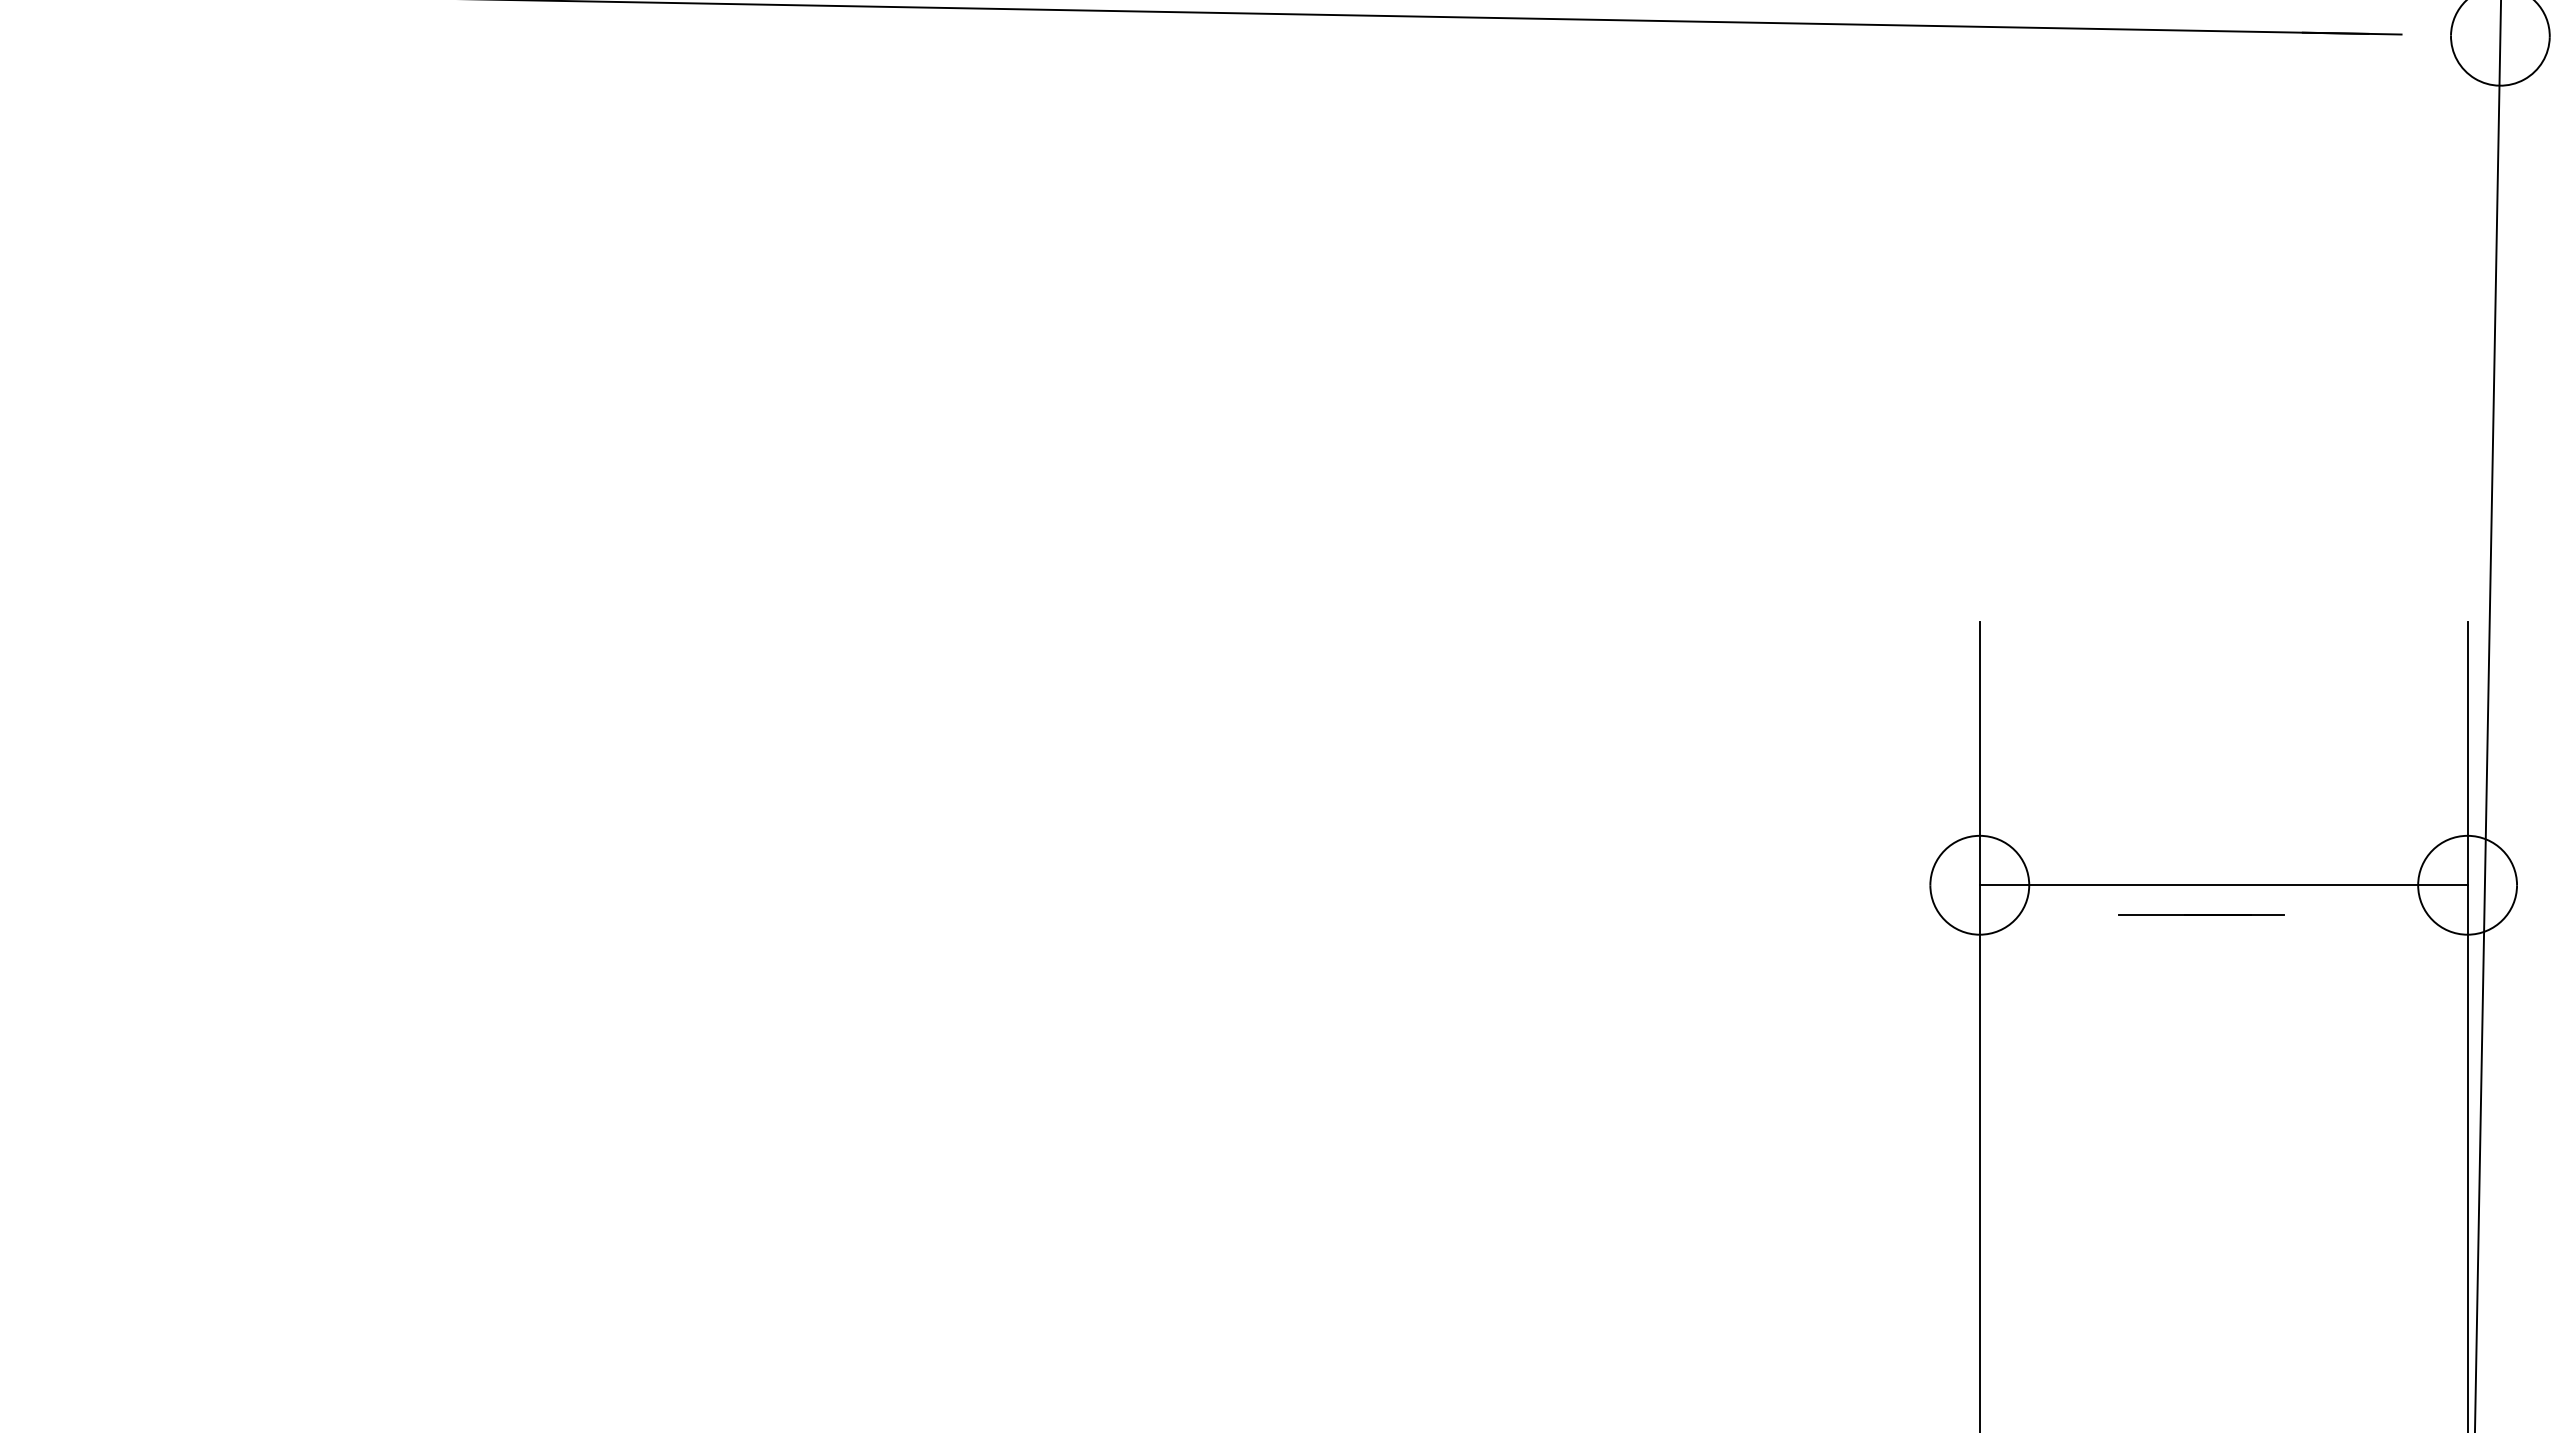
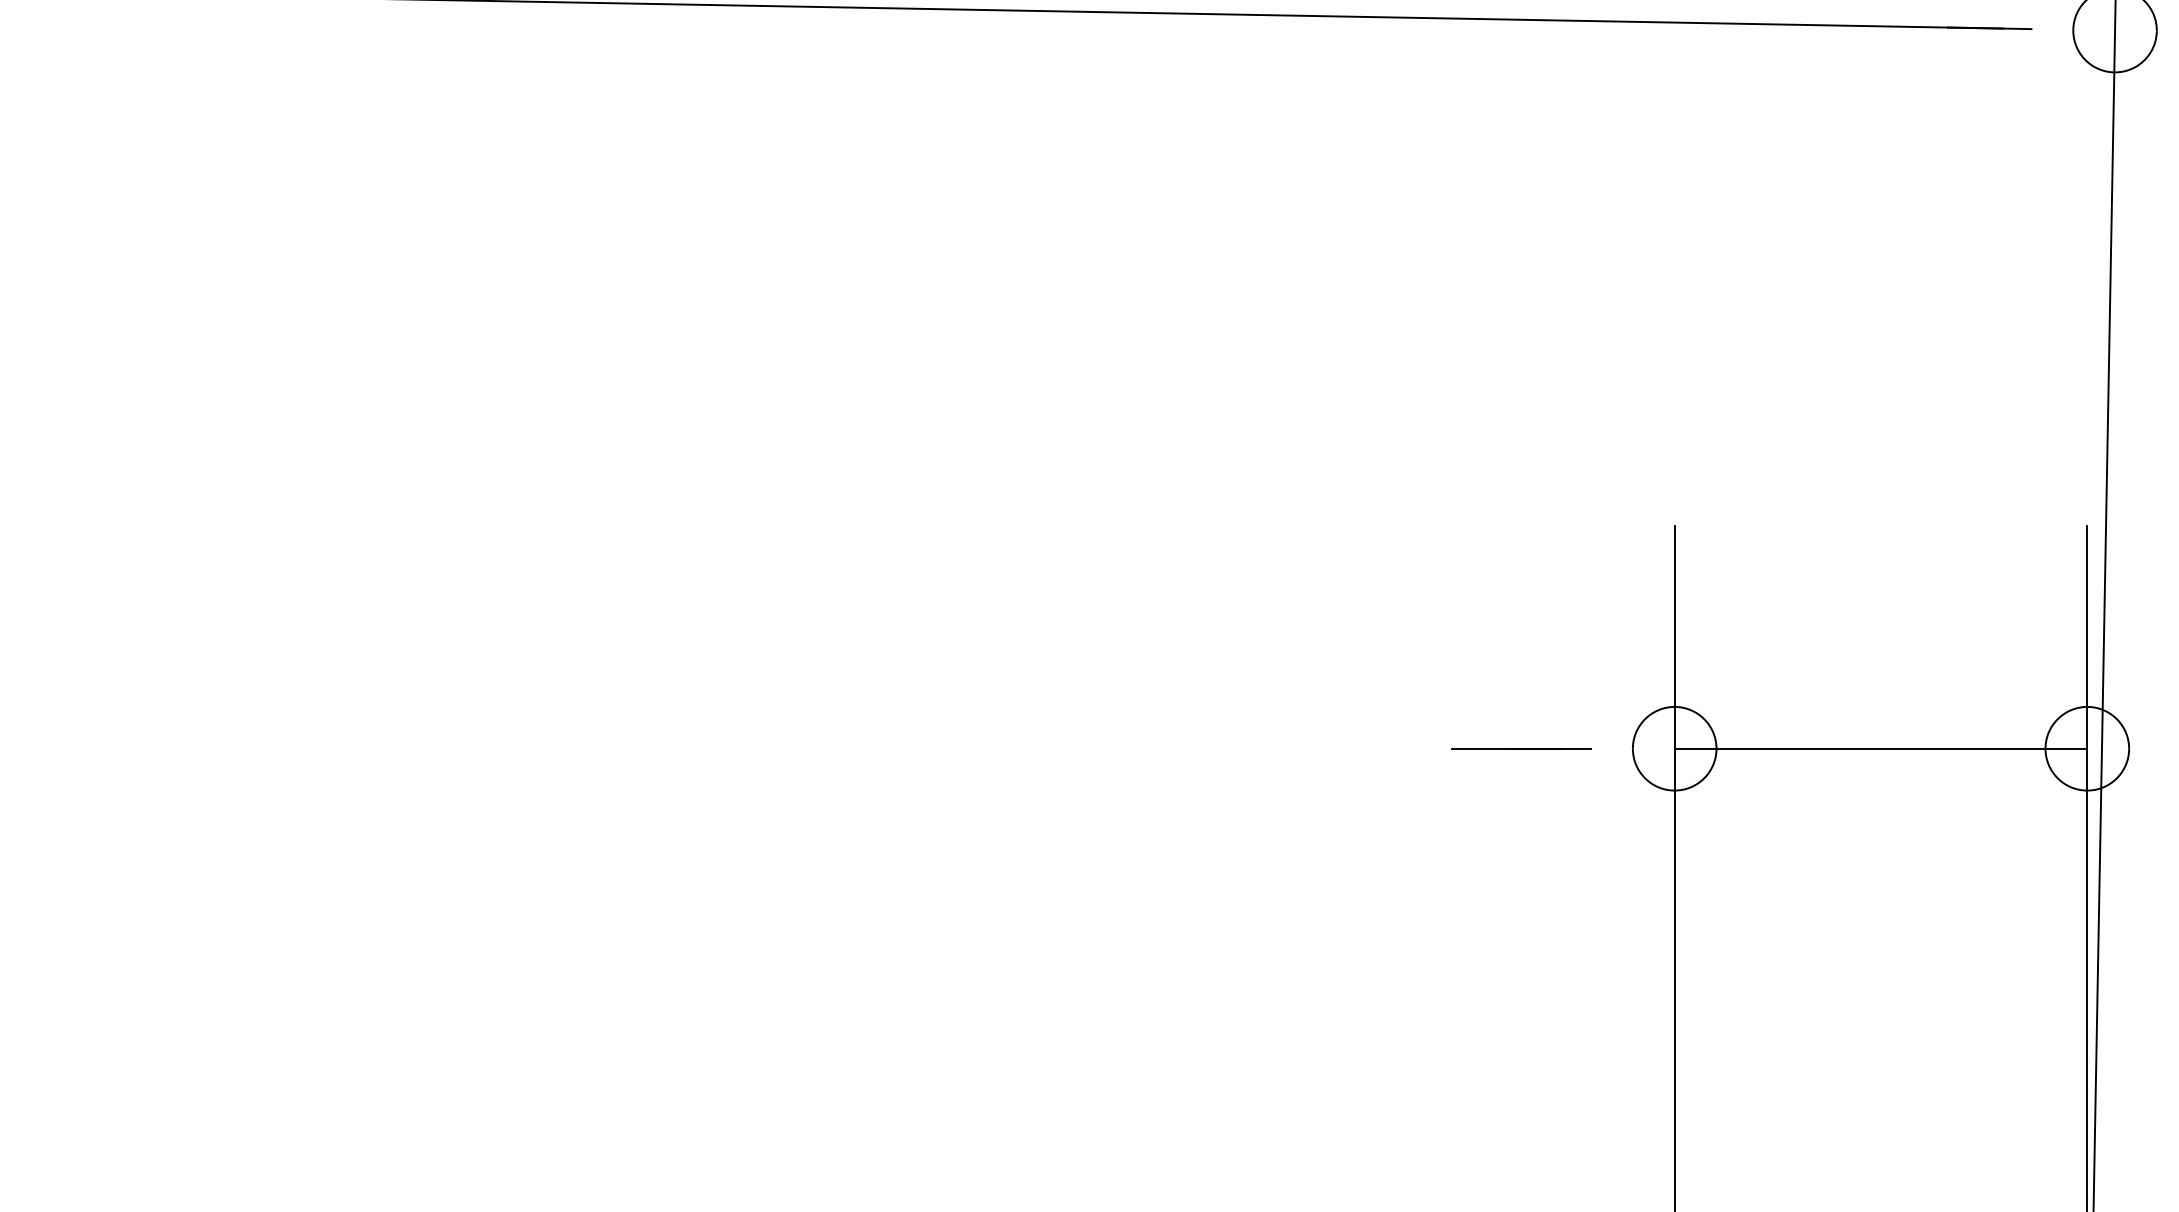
line: (2201, 914) -> (1521, 748), moved

